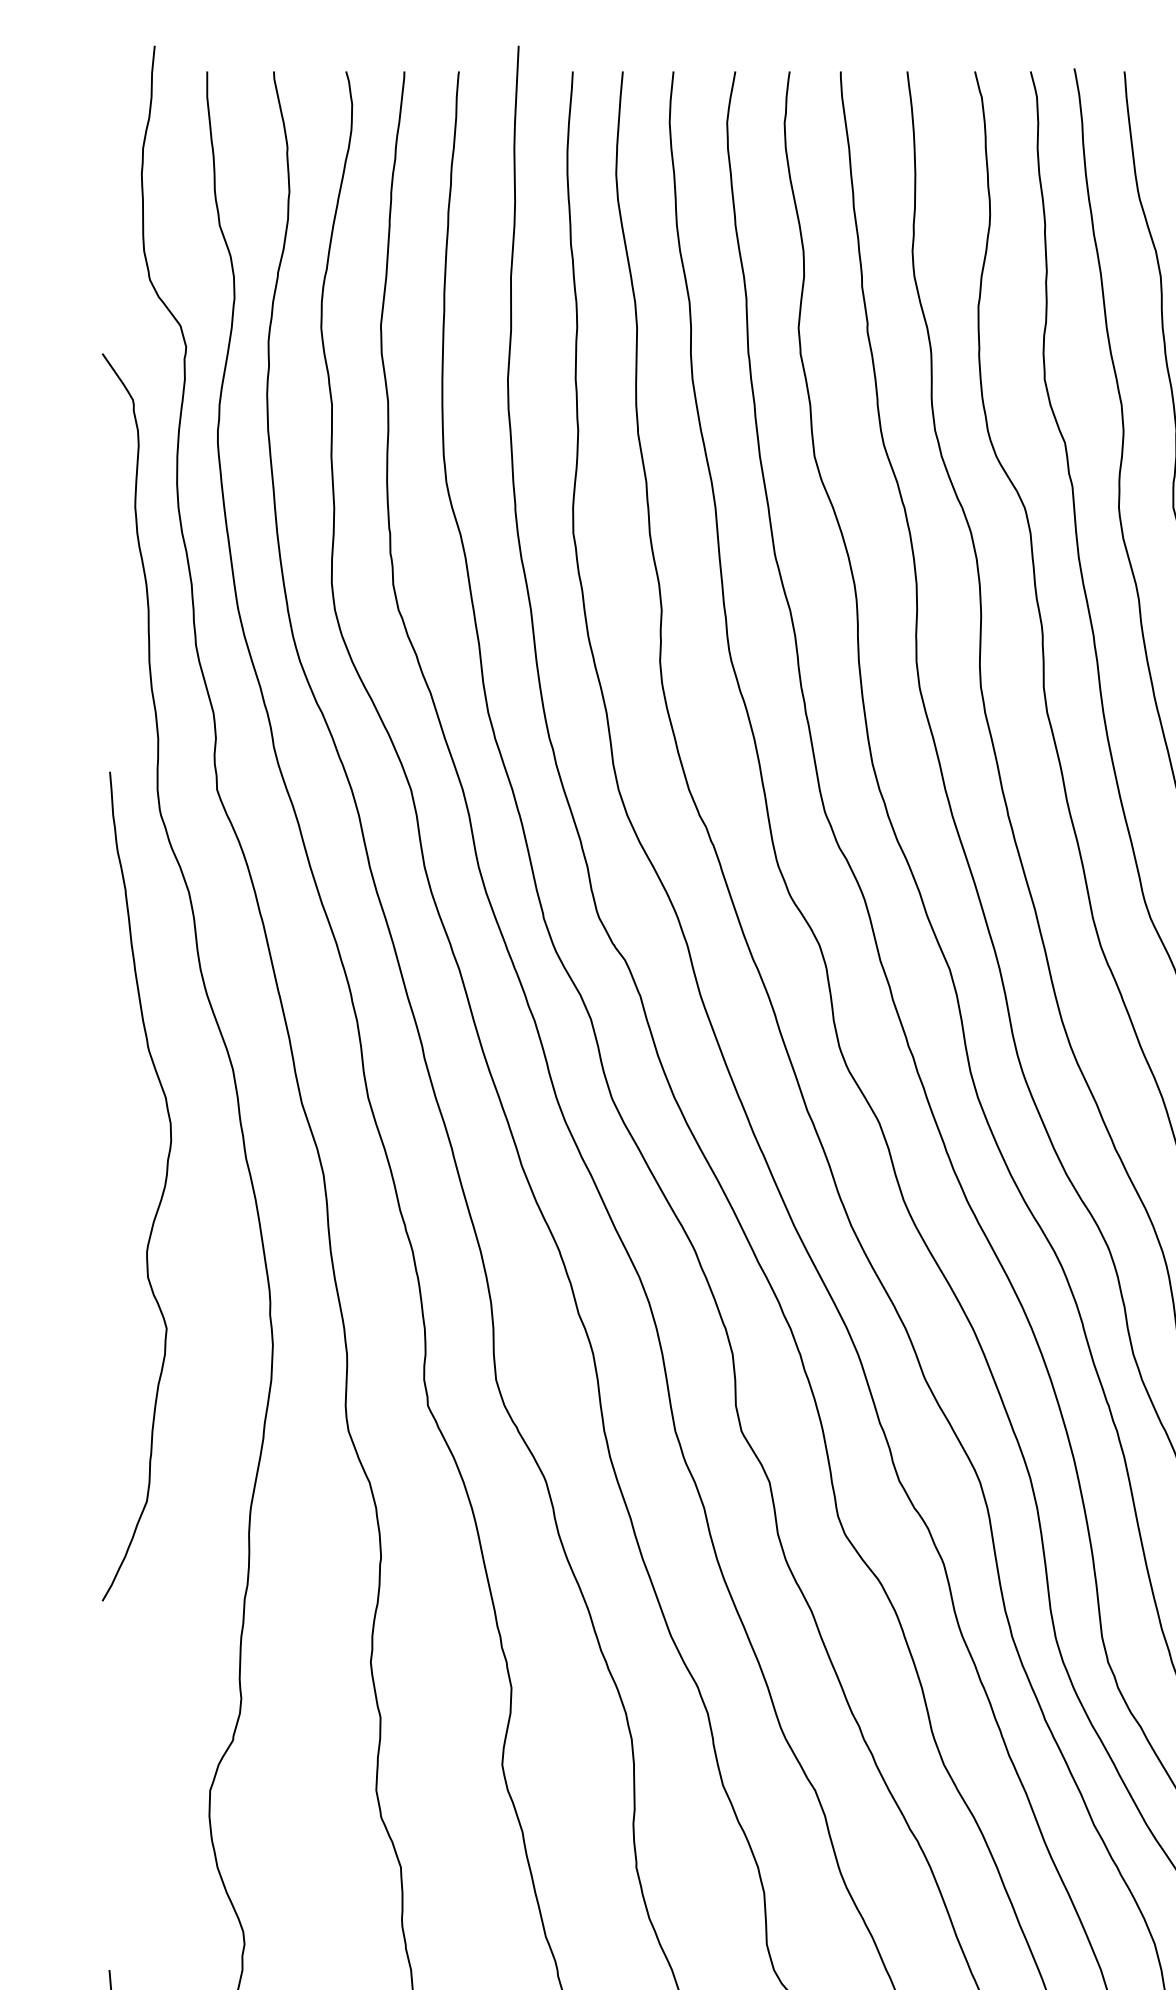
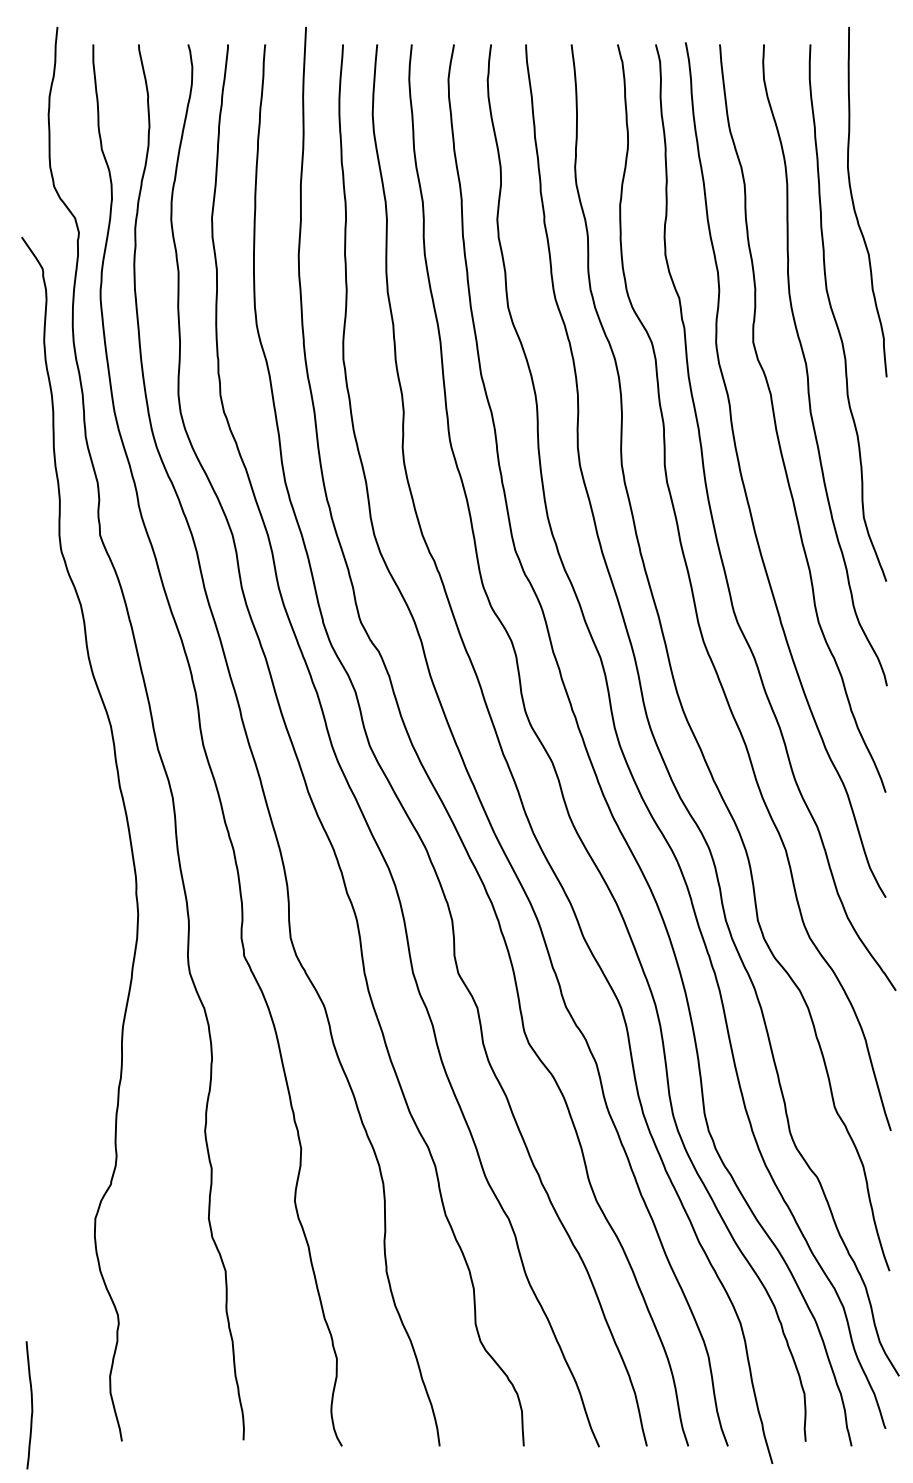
curve: (162, 1190) -> (62, 808), removed

